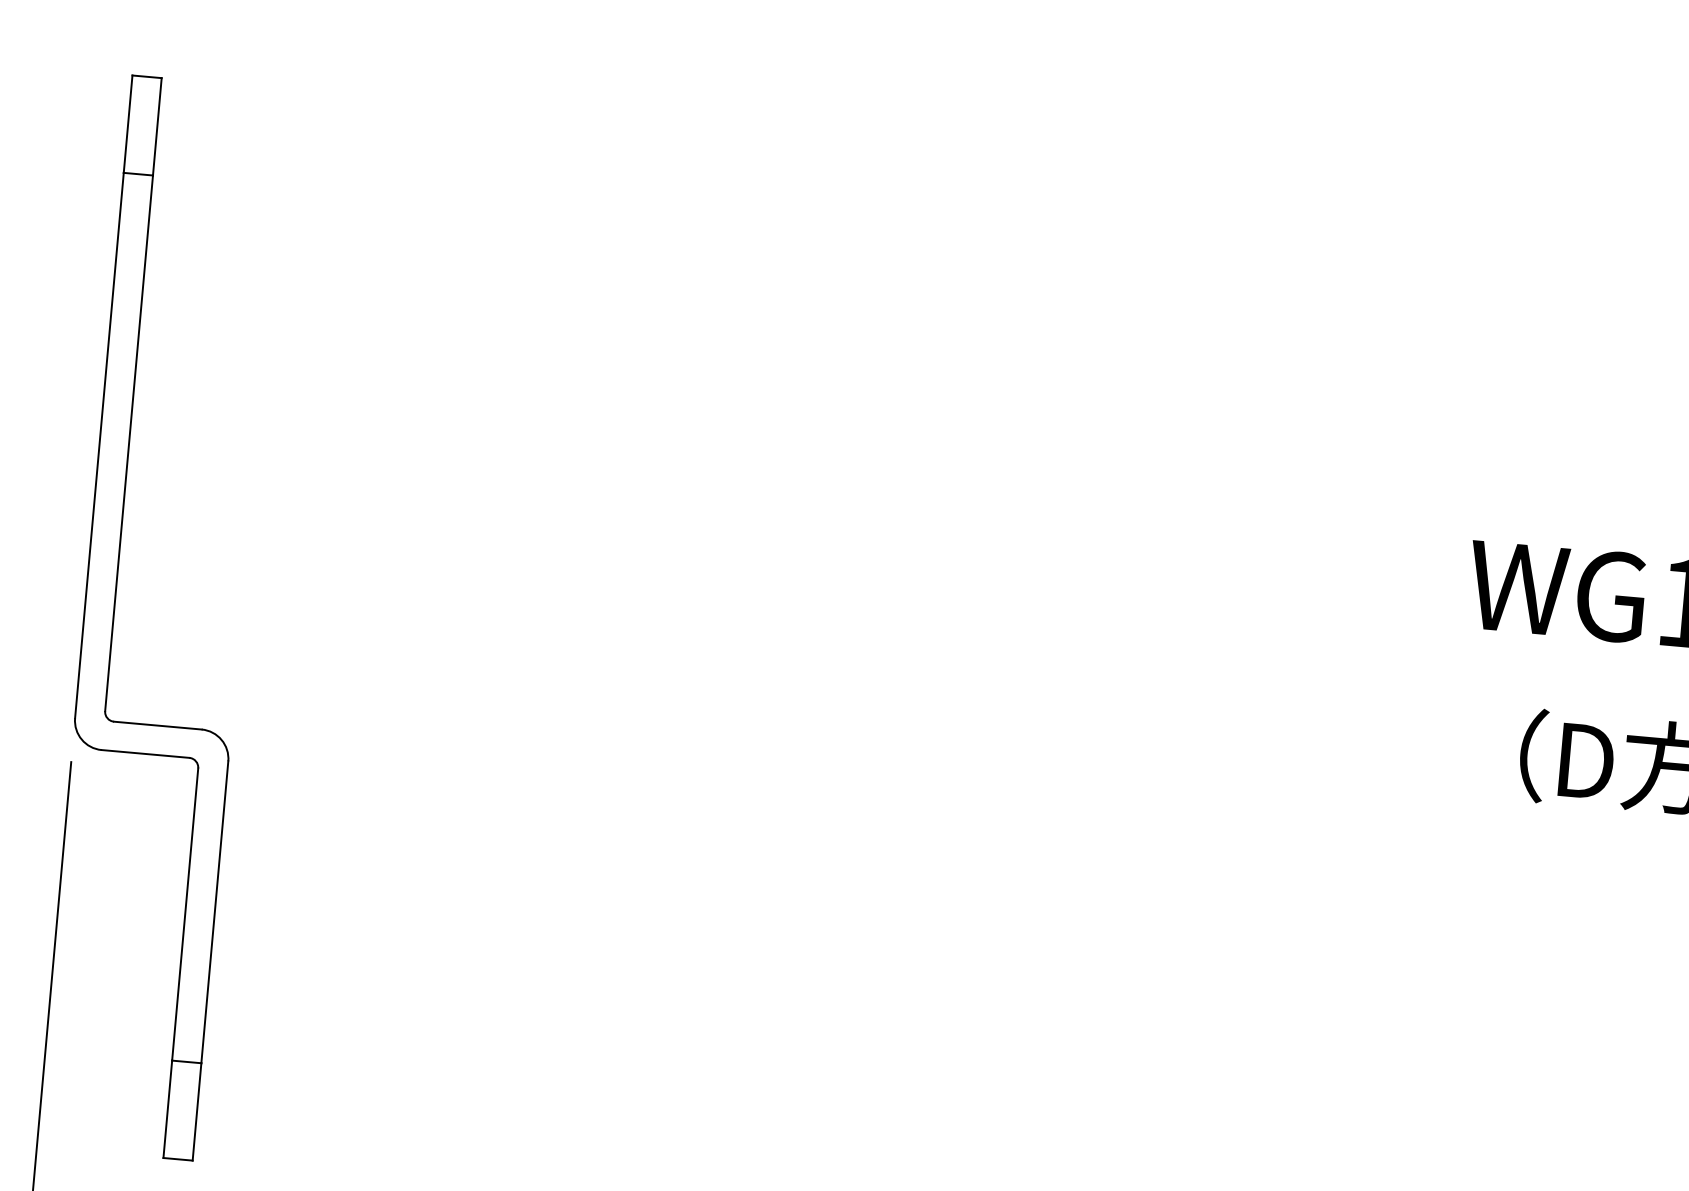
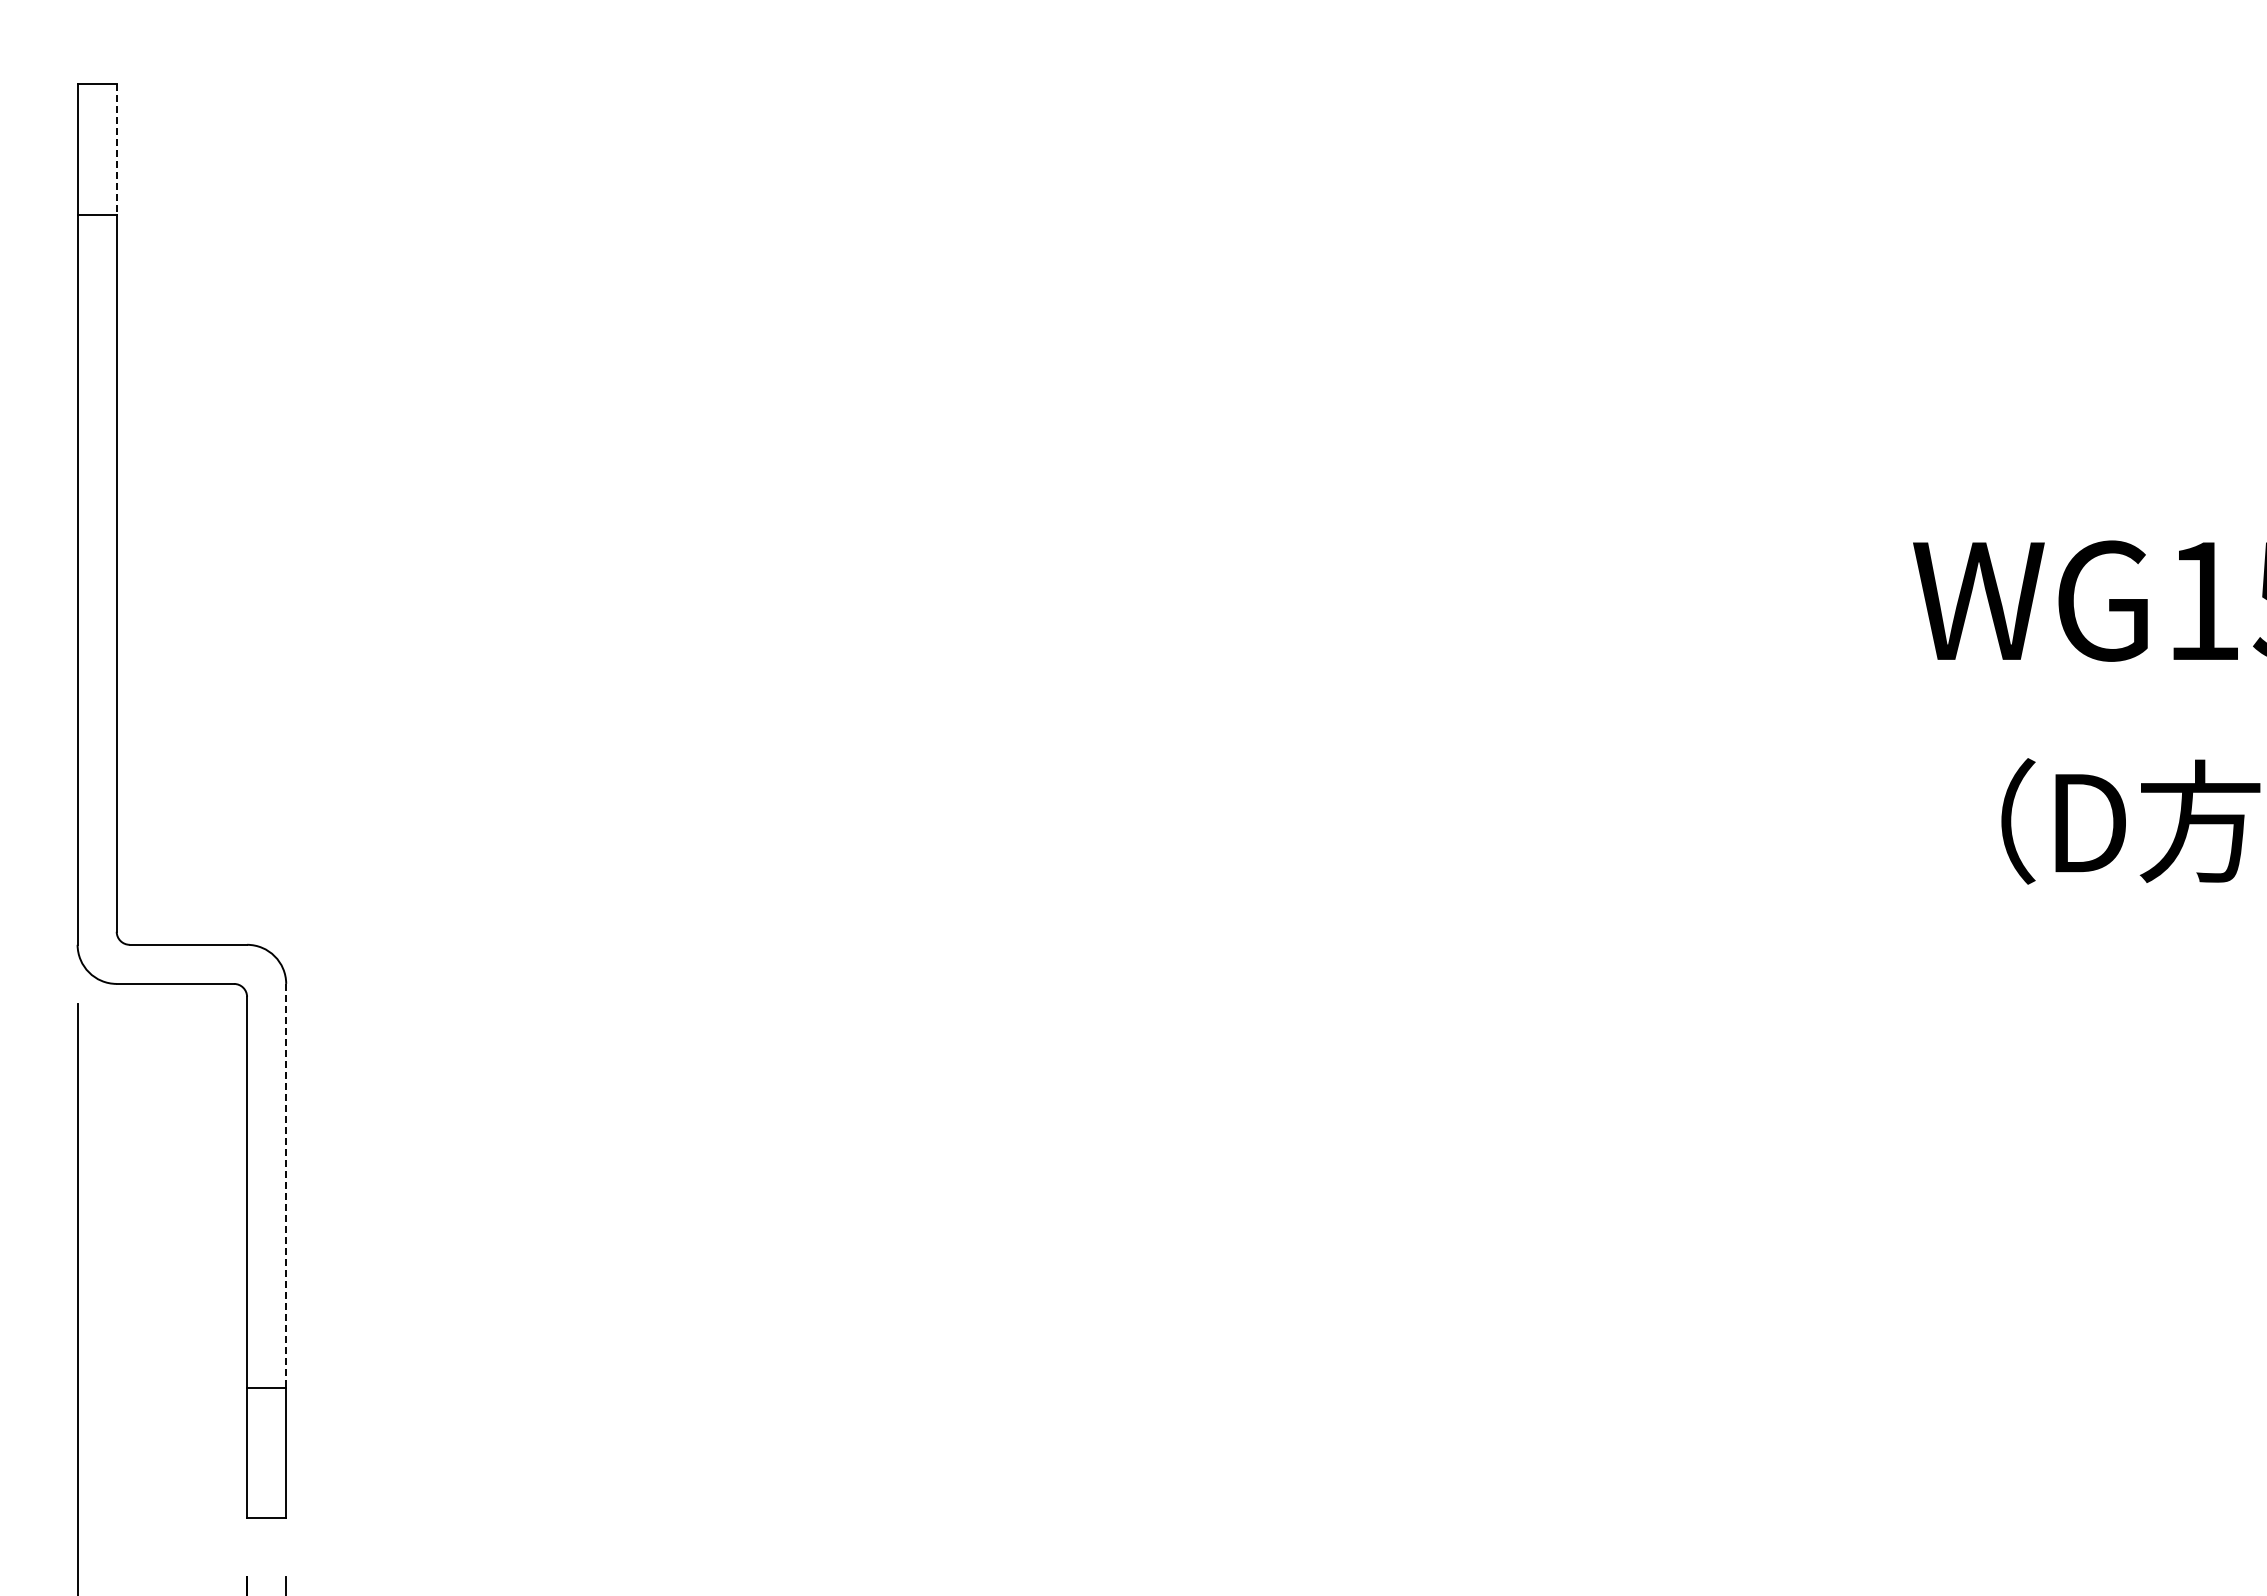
line: (157, 127) -> (116, 150), solid -> dashed
line: (215, 912) -> (286, 1186), solid -> dashed

